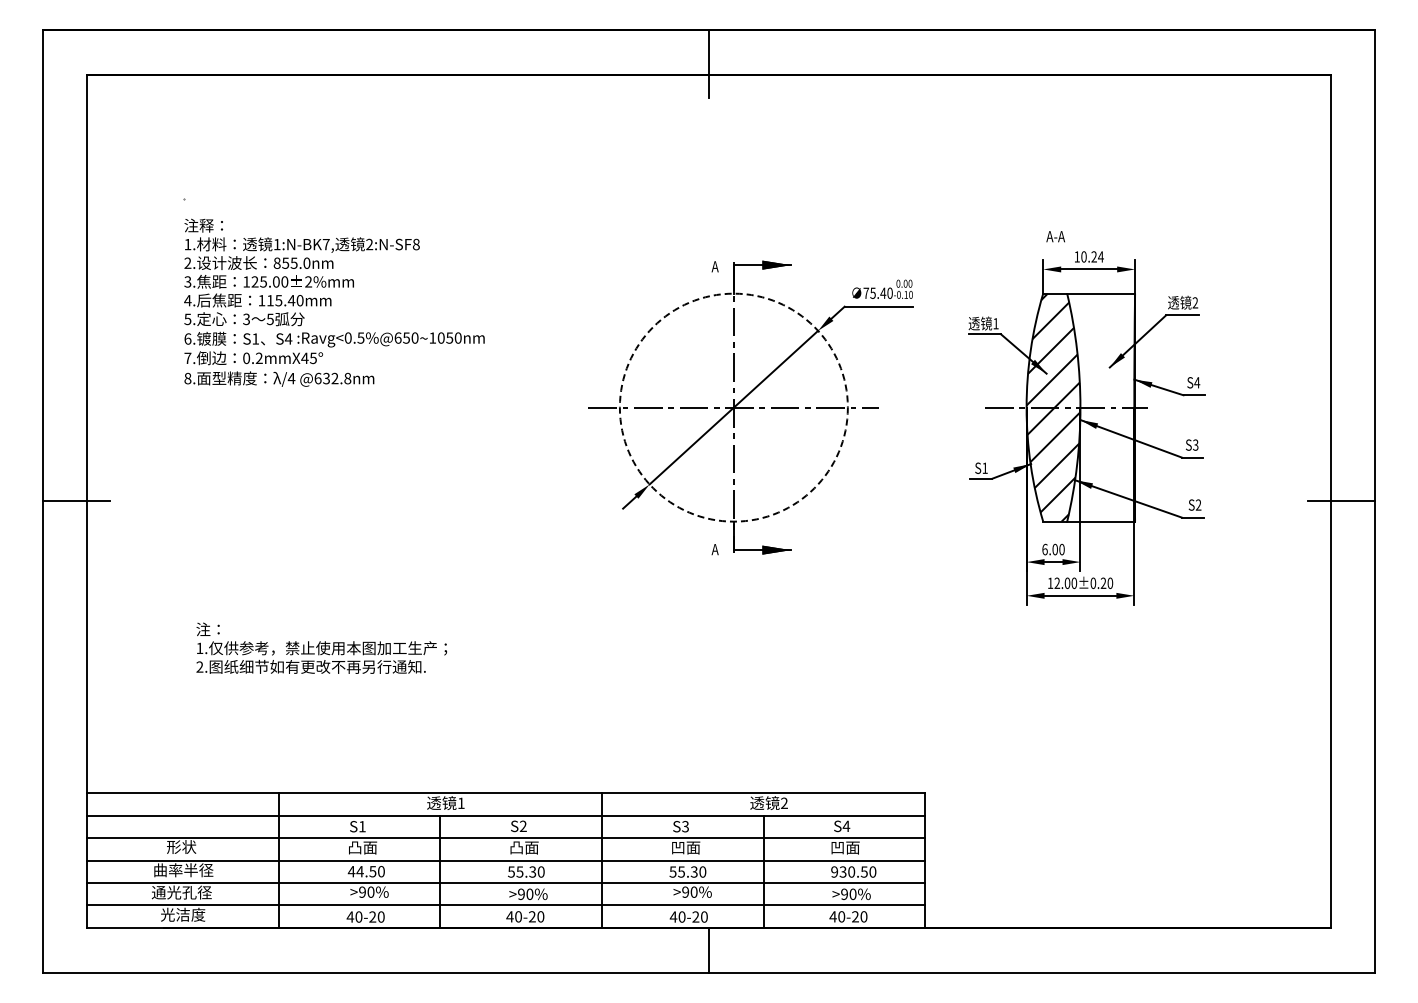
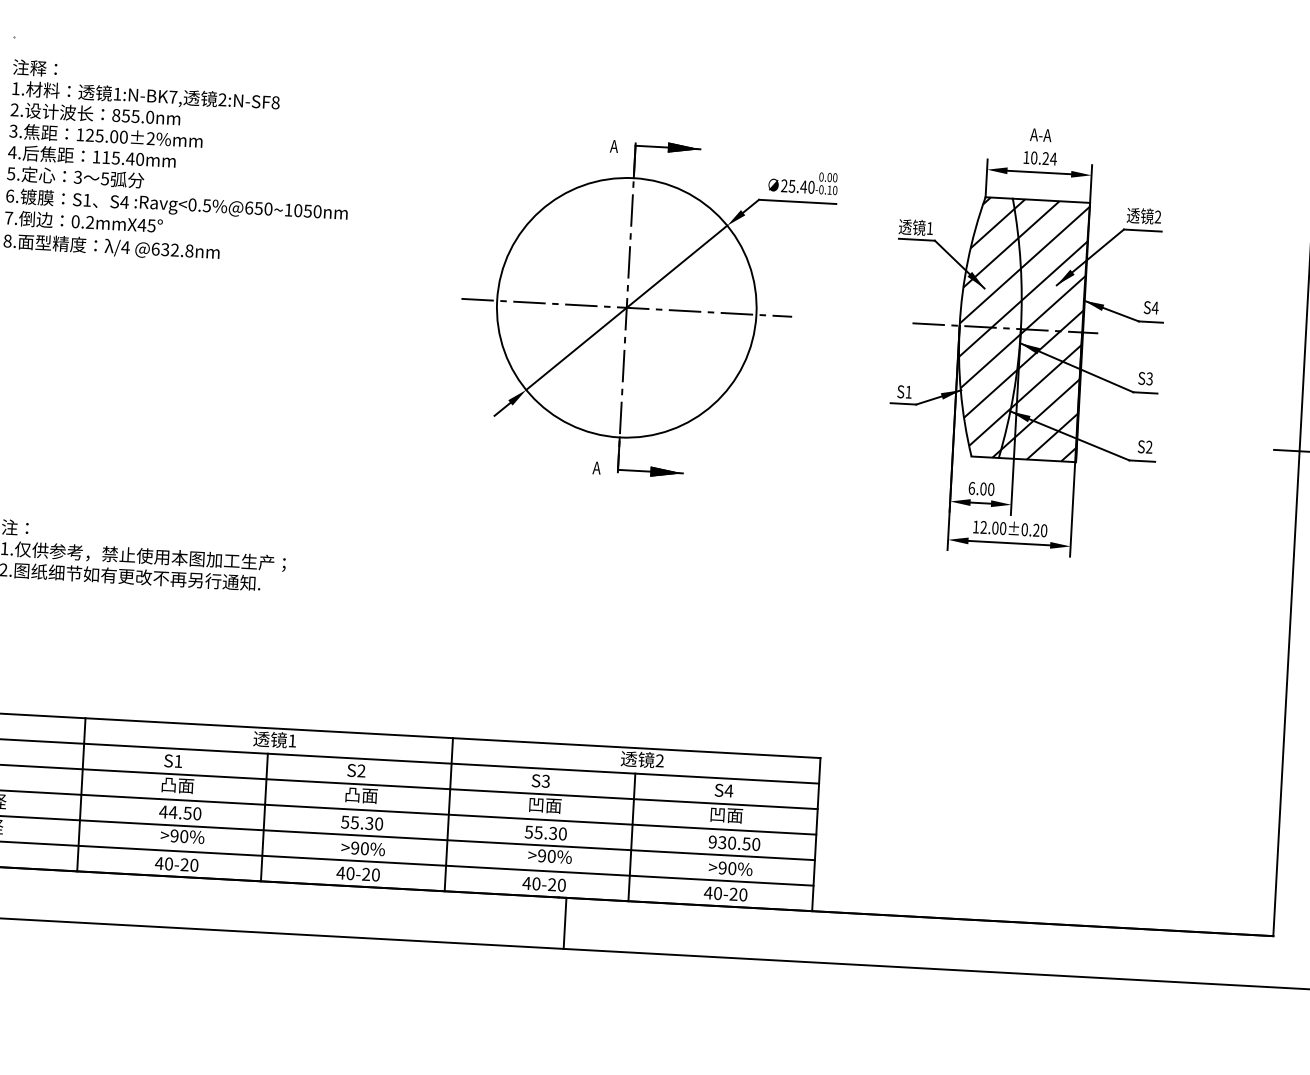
text: (1055, 236) -> (1040, 135), moved
text: (866, 292) -> (784, 185), 75.40 -> 25.40
circle: (733, 407) -> (626, 307), dashed -> solid
hatch: (1101, 407) -> (1044, 330), added

